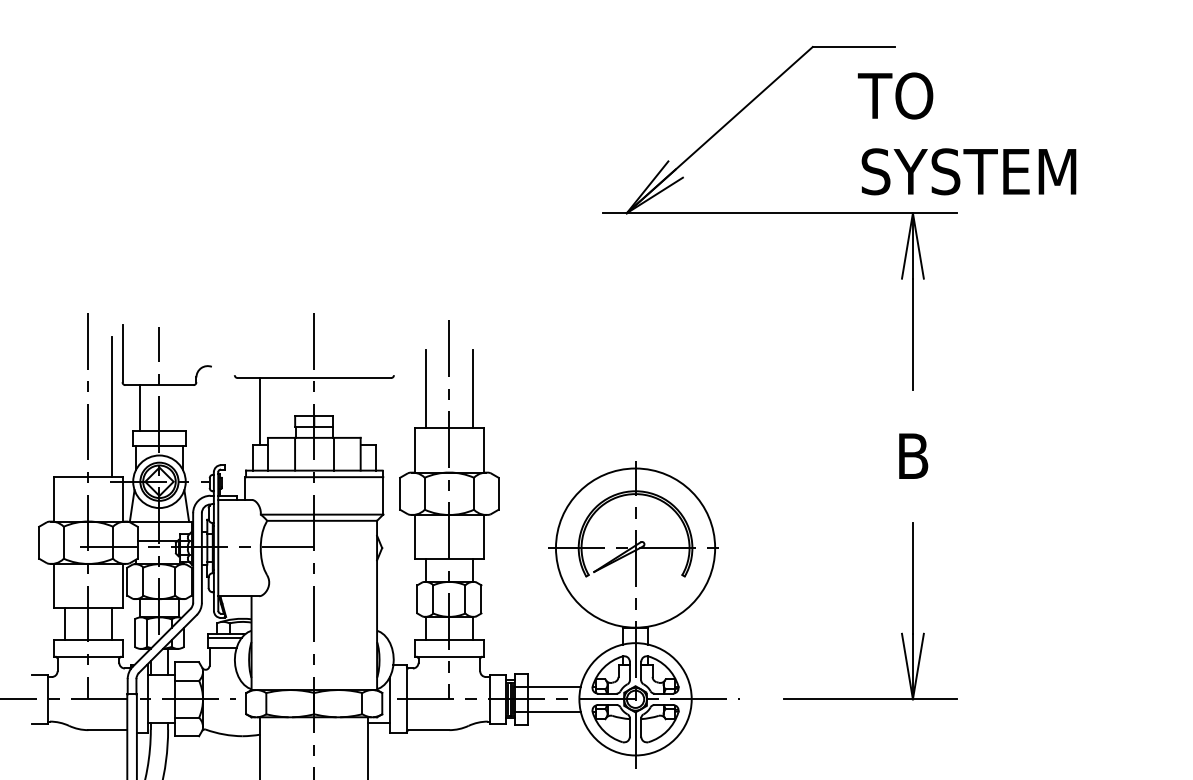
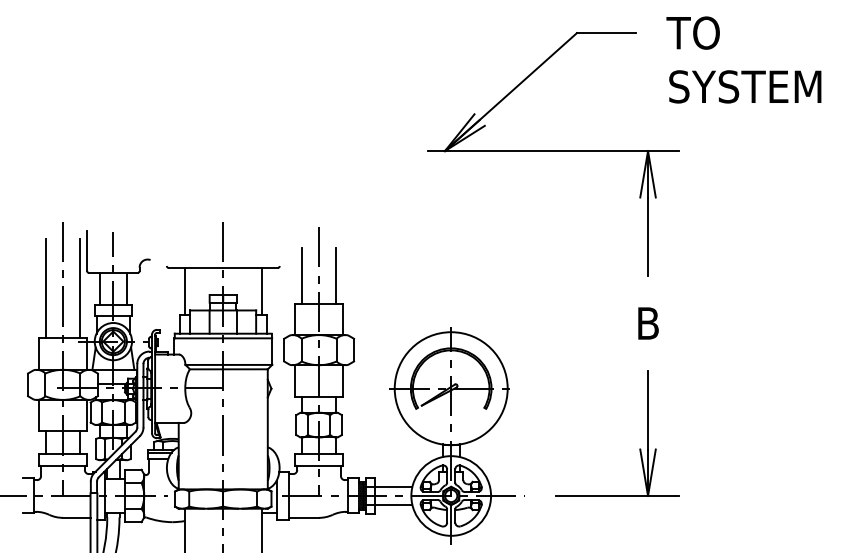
text: (966, 133) -> (743, 59), moved
line: (64, 406) -> (45, 288), added
line: (178, 407) -> (126, 288), added
line: (368, 411) -> (261, 291), added

